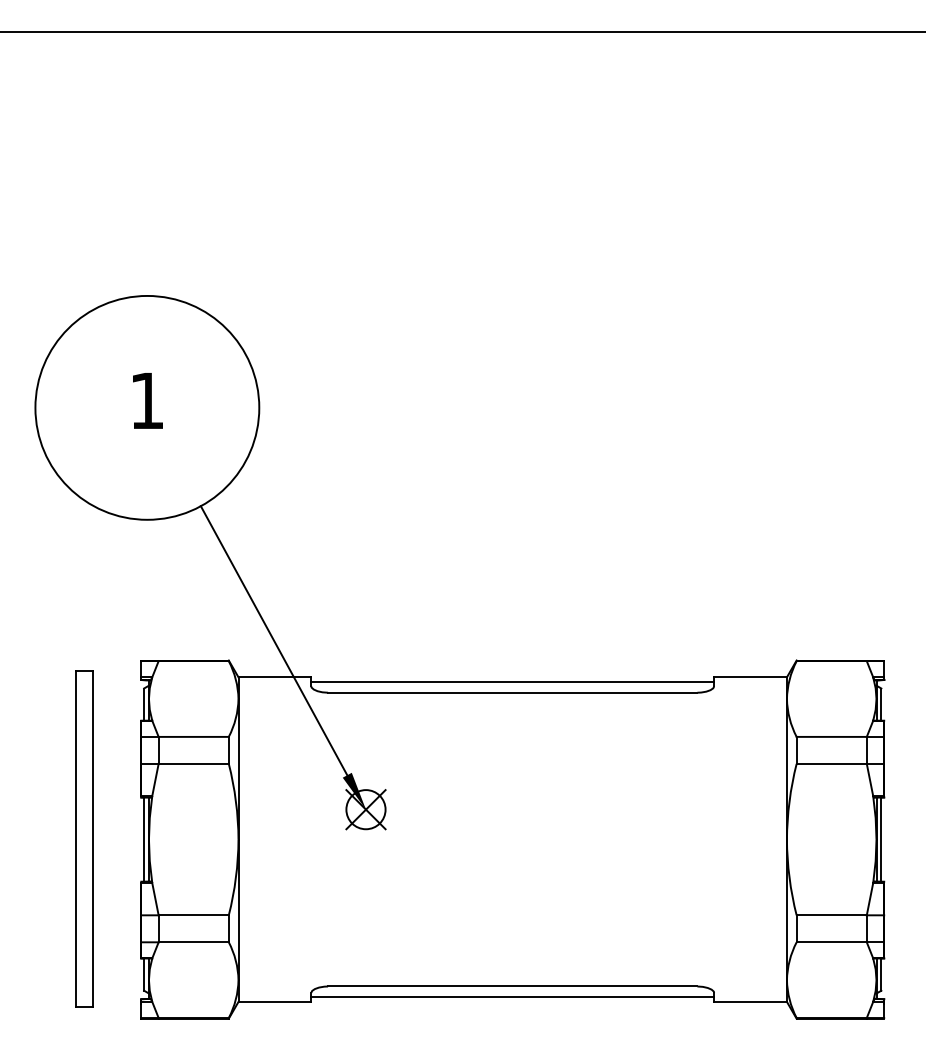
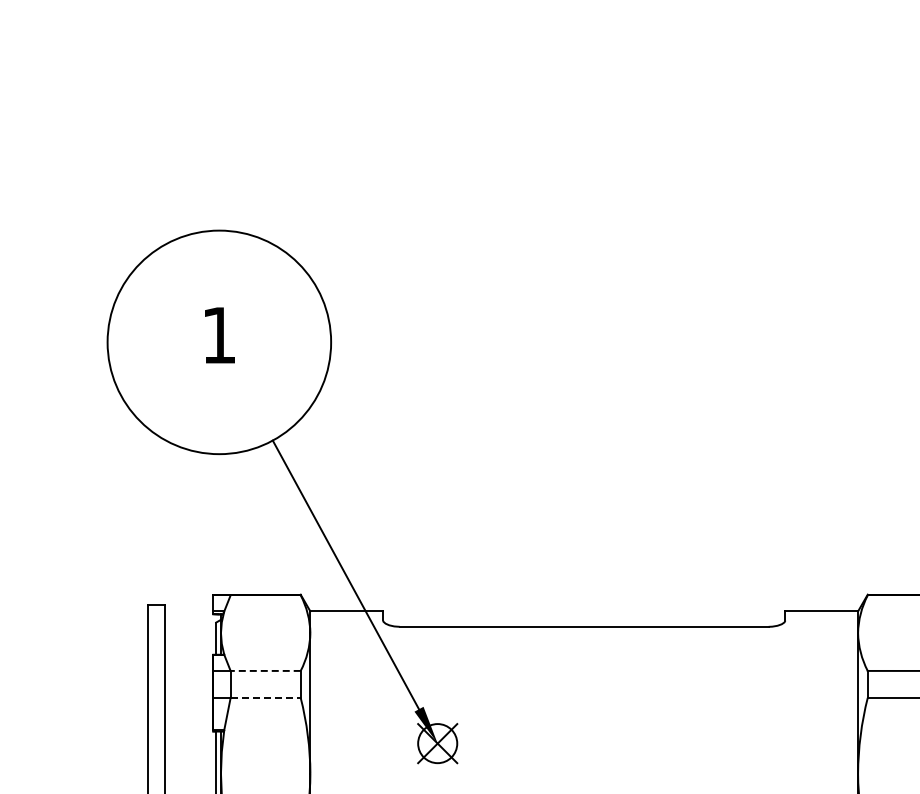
line: (512, 681) -> (584, 615), removed
line: (193, 736) -> (265, 670), solid -> dashed
line: (194, 763) -> (266, 697), solid -> dashed

